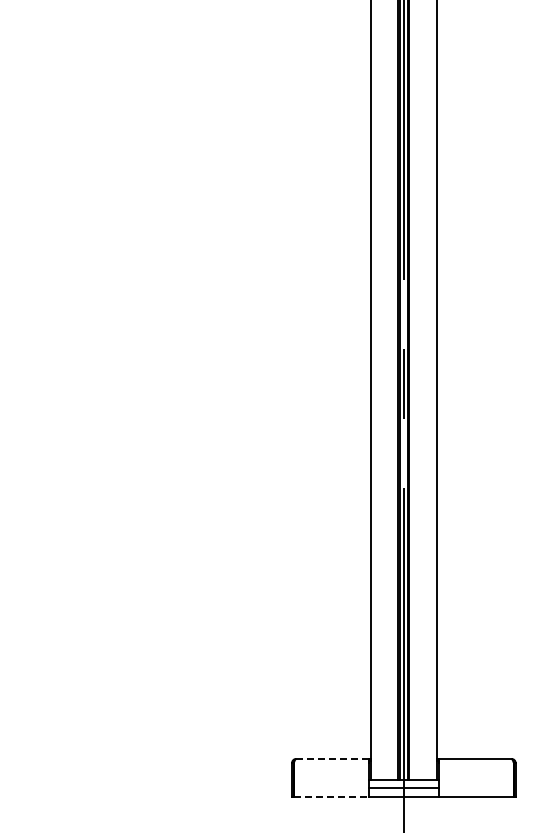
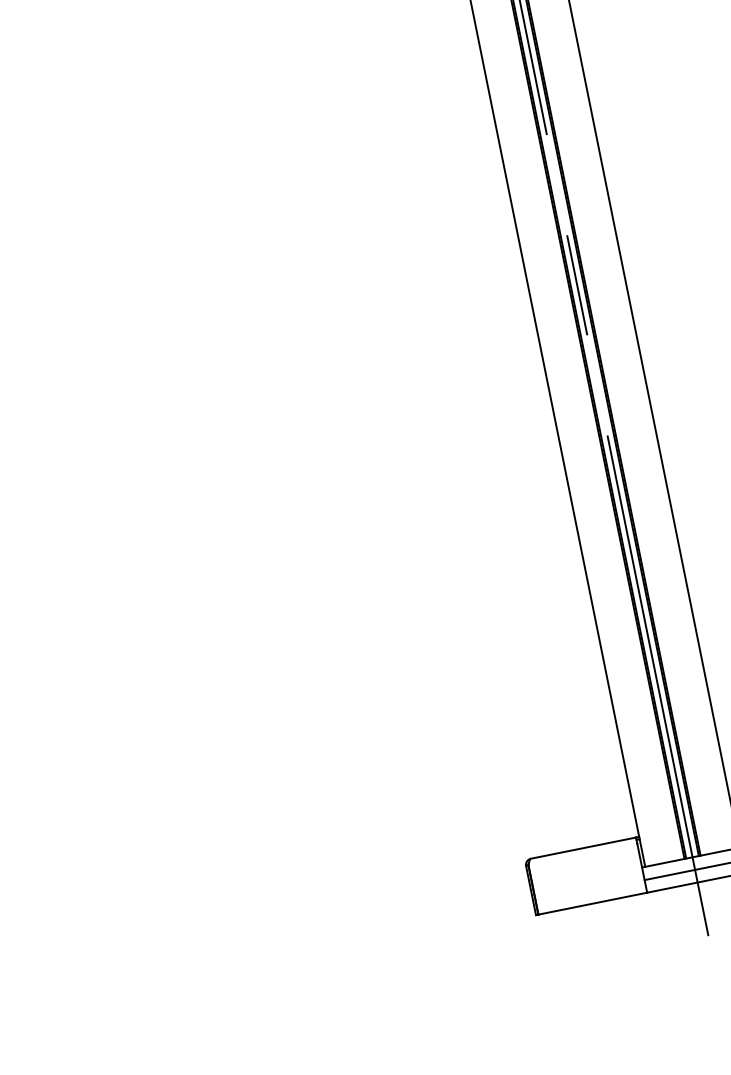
line: (333, 758) -> (584, 847), dashed -> solid
line: (331, 797) -> (593, 904), dashed -> solid

